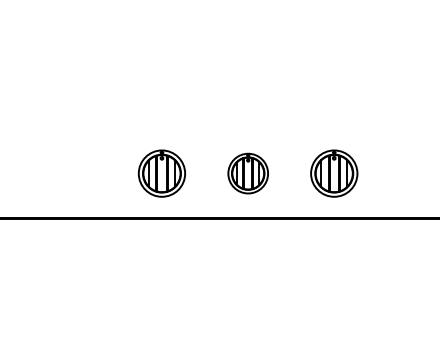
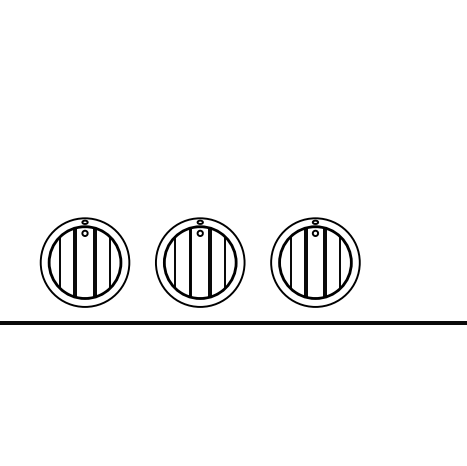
part: (161, 173) -> (84, 262), size x1.43
part: (248, 173) -> (200, 262), size x1.67
part: (334, 173) -> (315, 262), size x1.43

